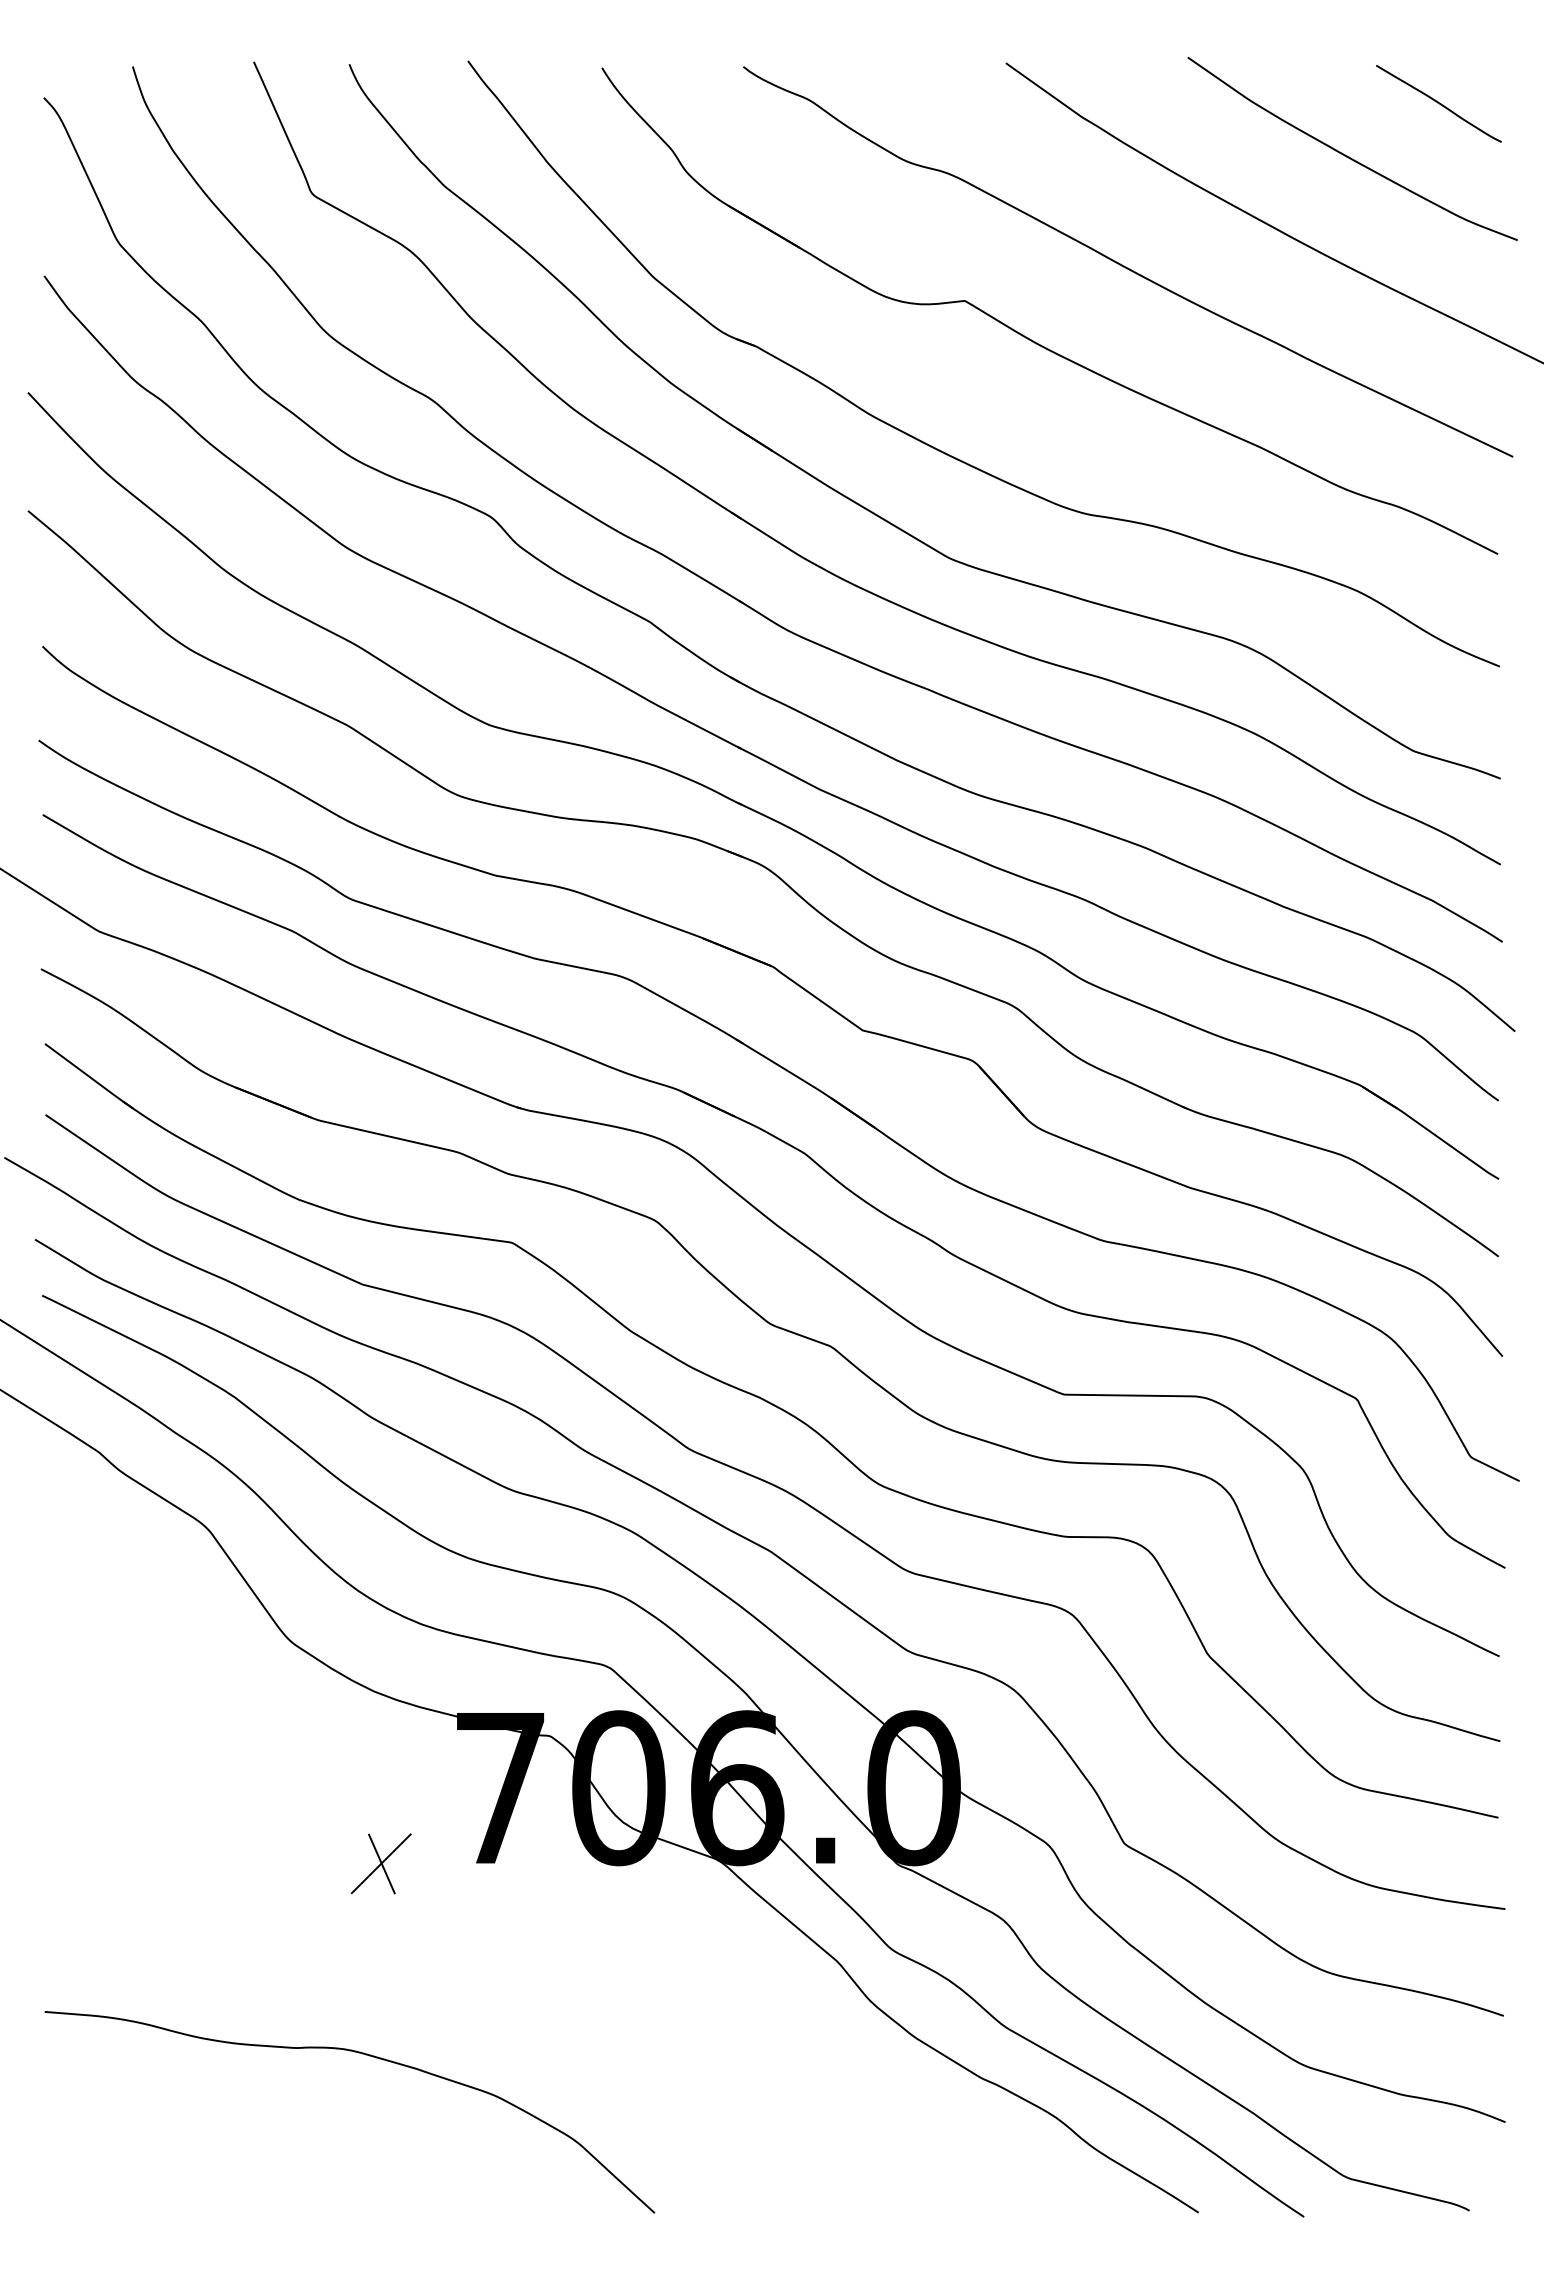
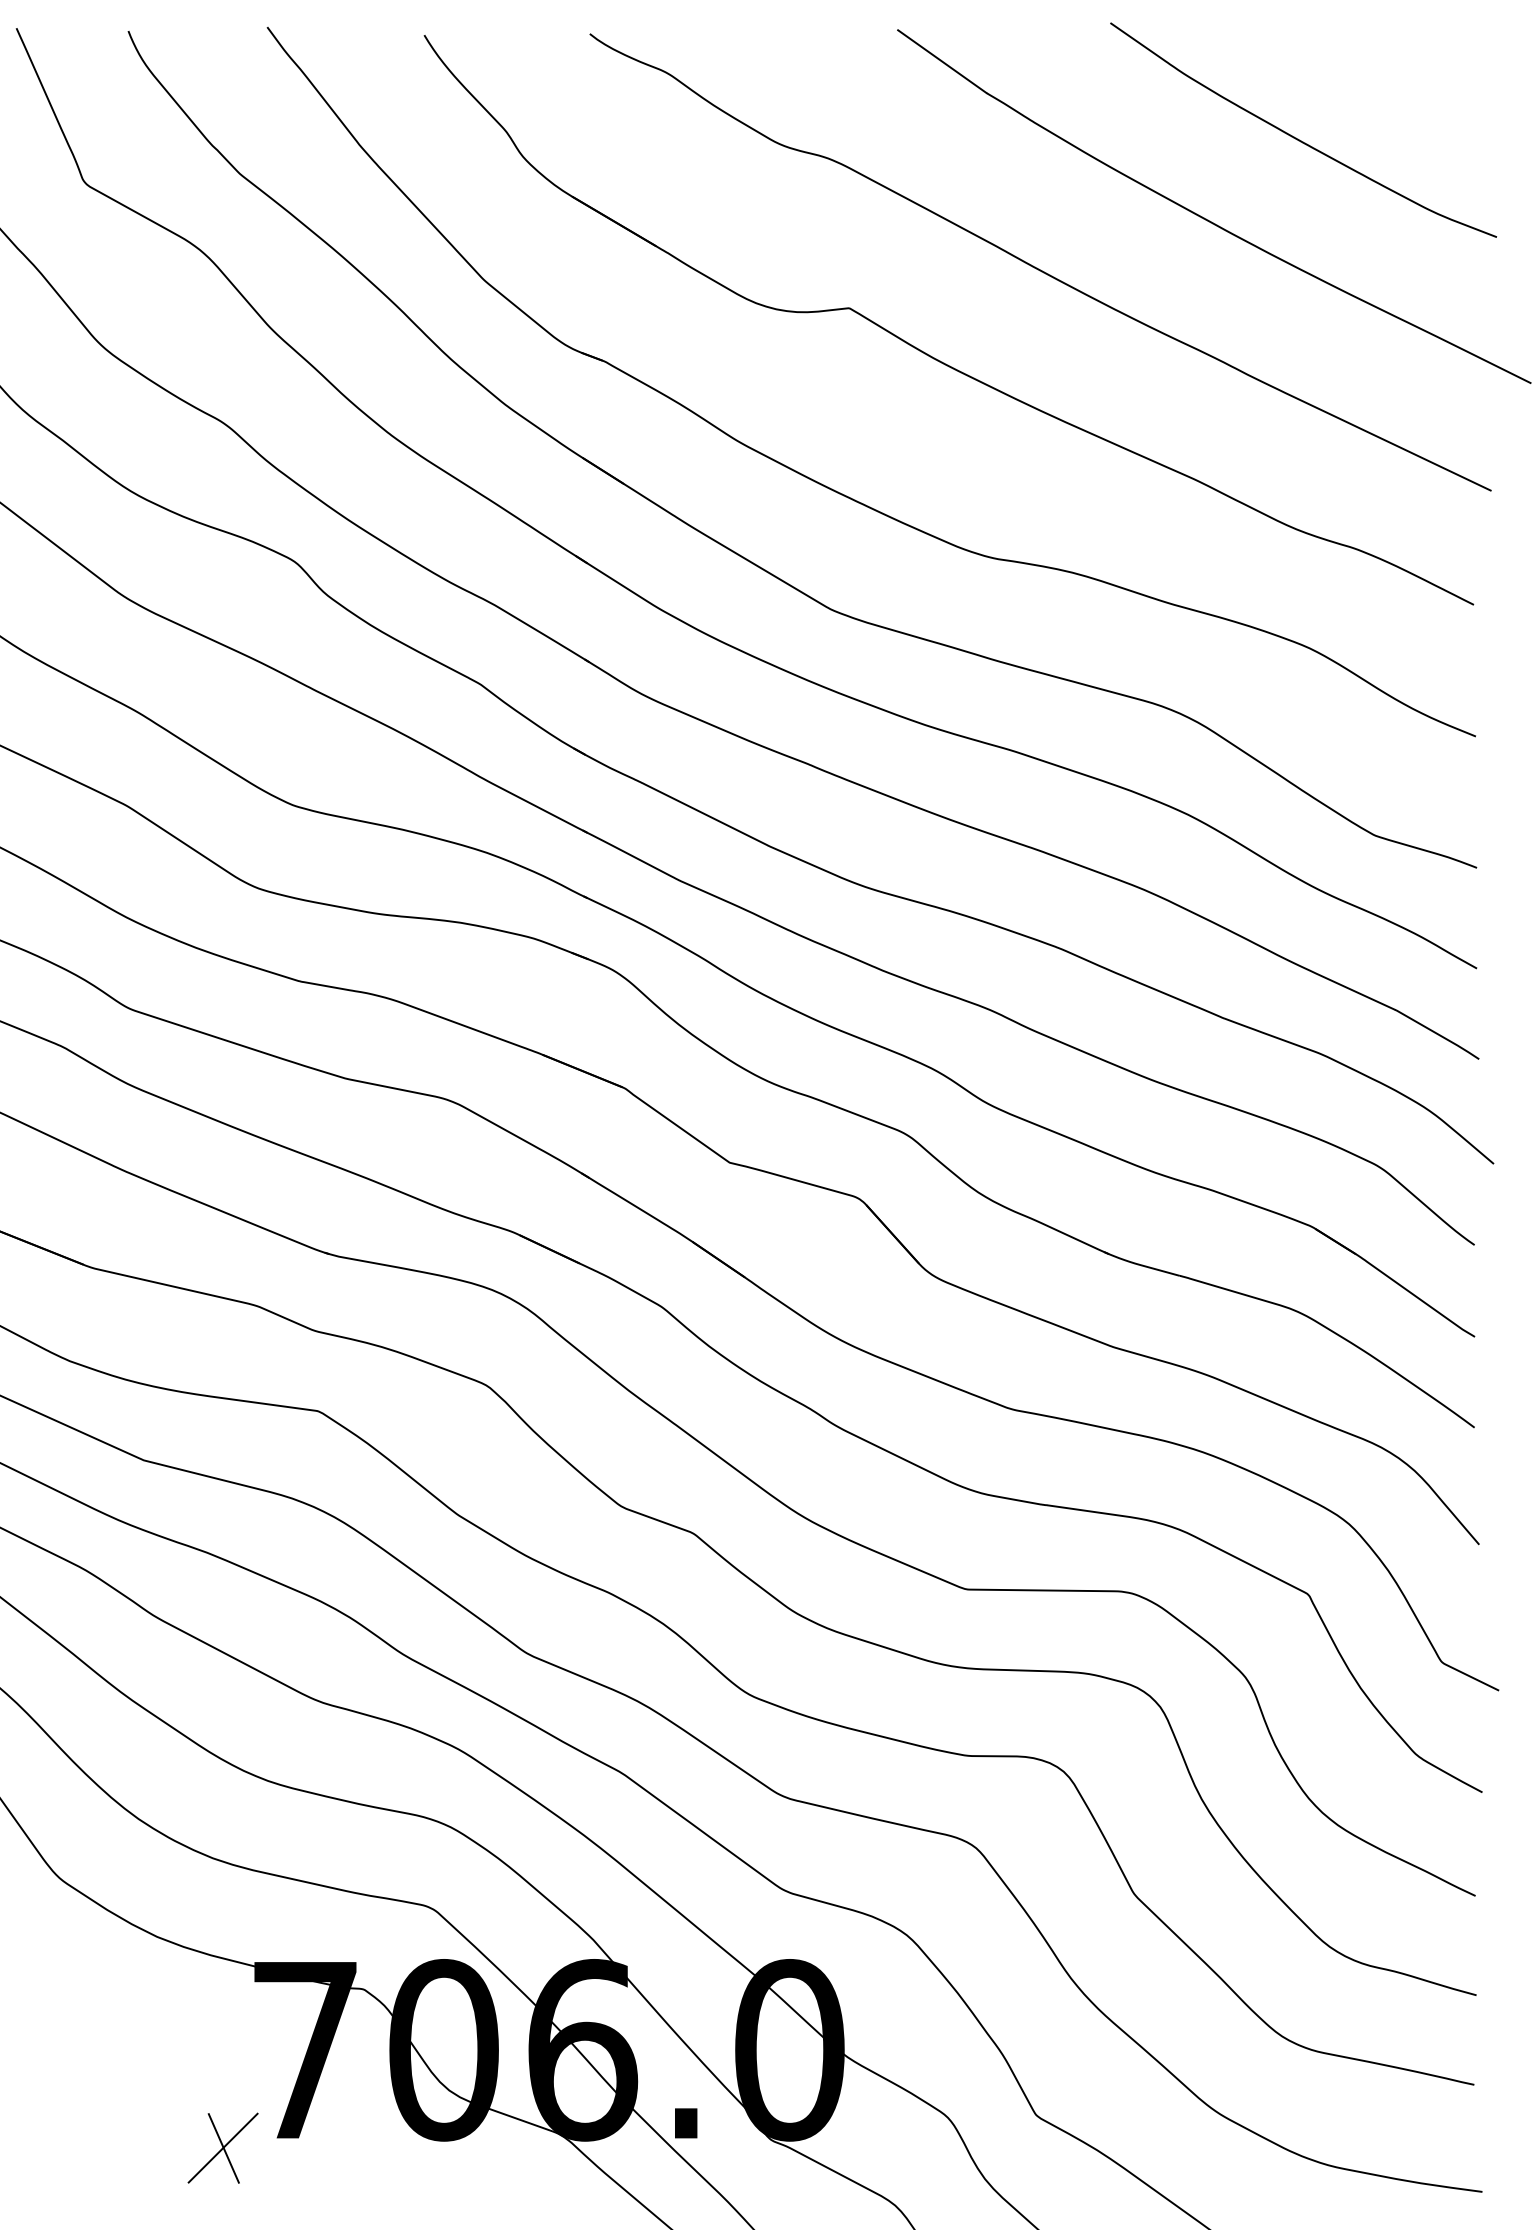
curve: (1438, 103) -> (1404, 76), removed
part: (380, 1863) -> (222, 2147), moved

